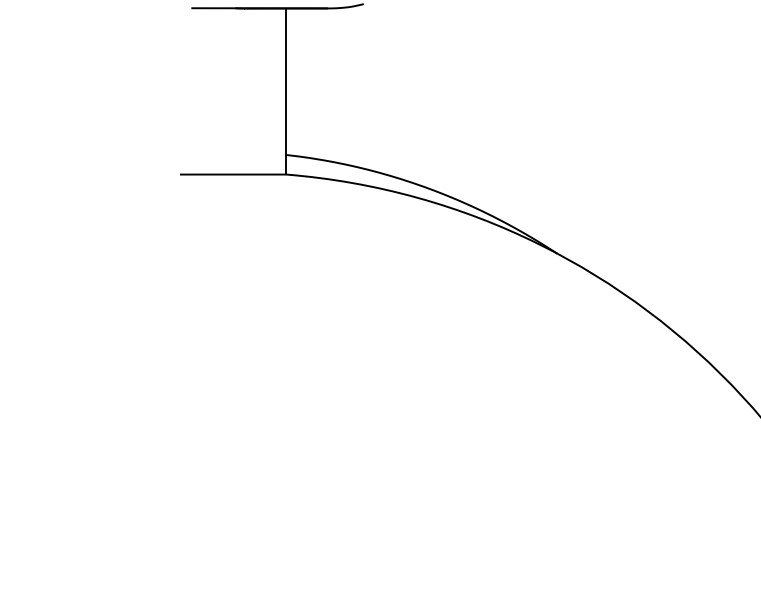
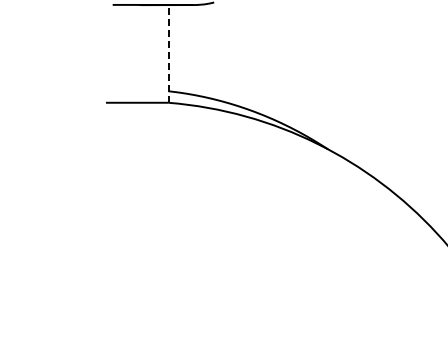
line: (286, 90) -> (168, 53), solid -> dashed

